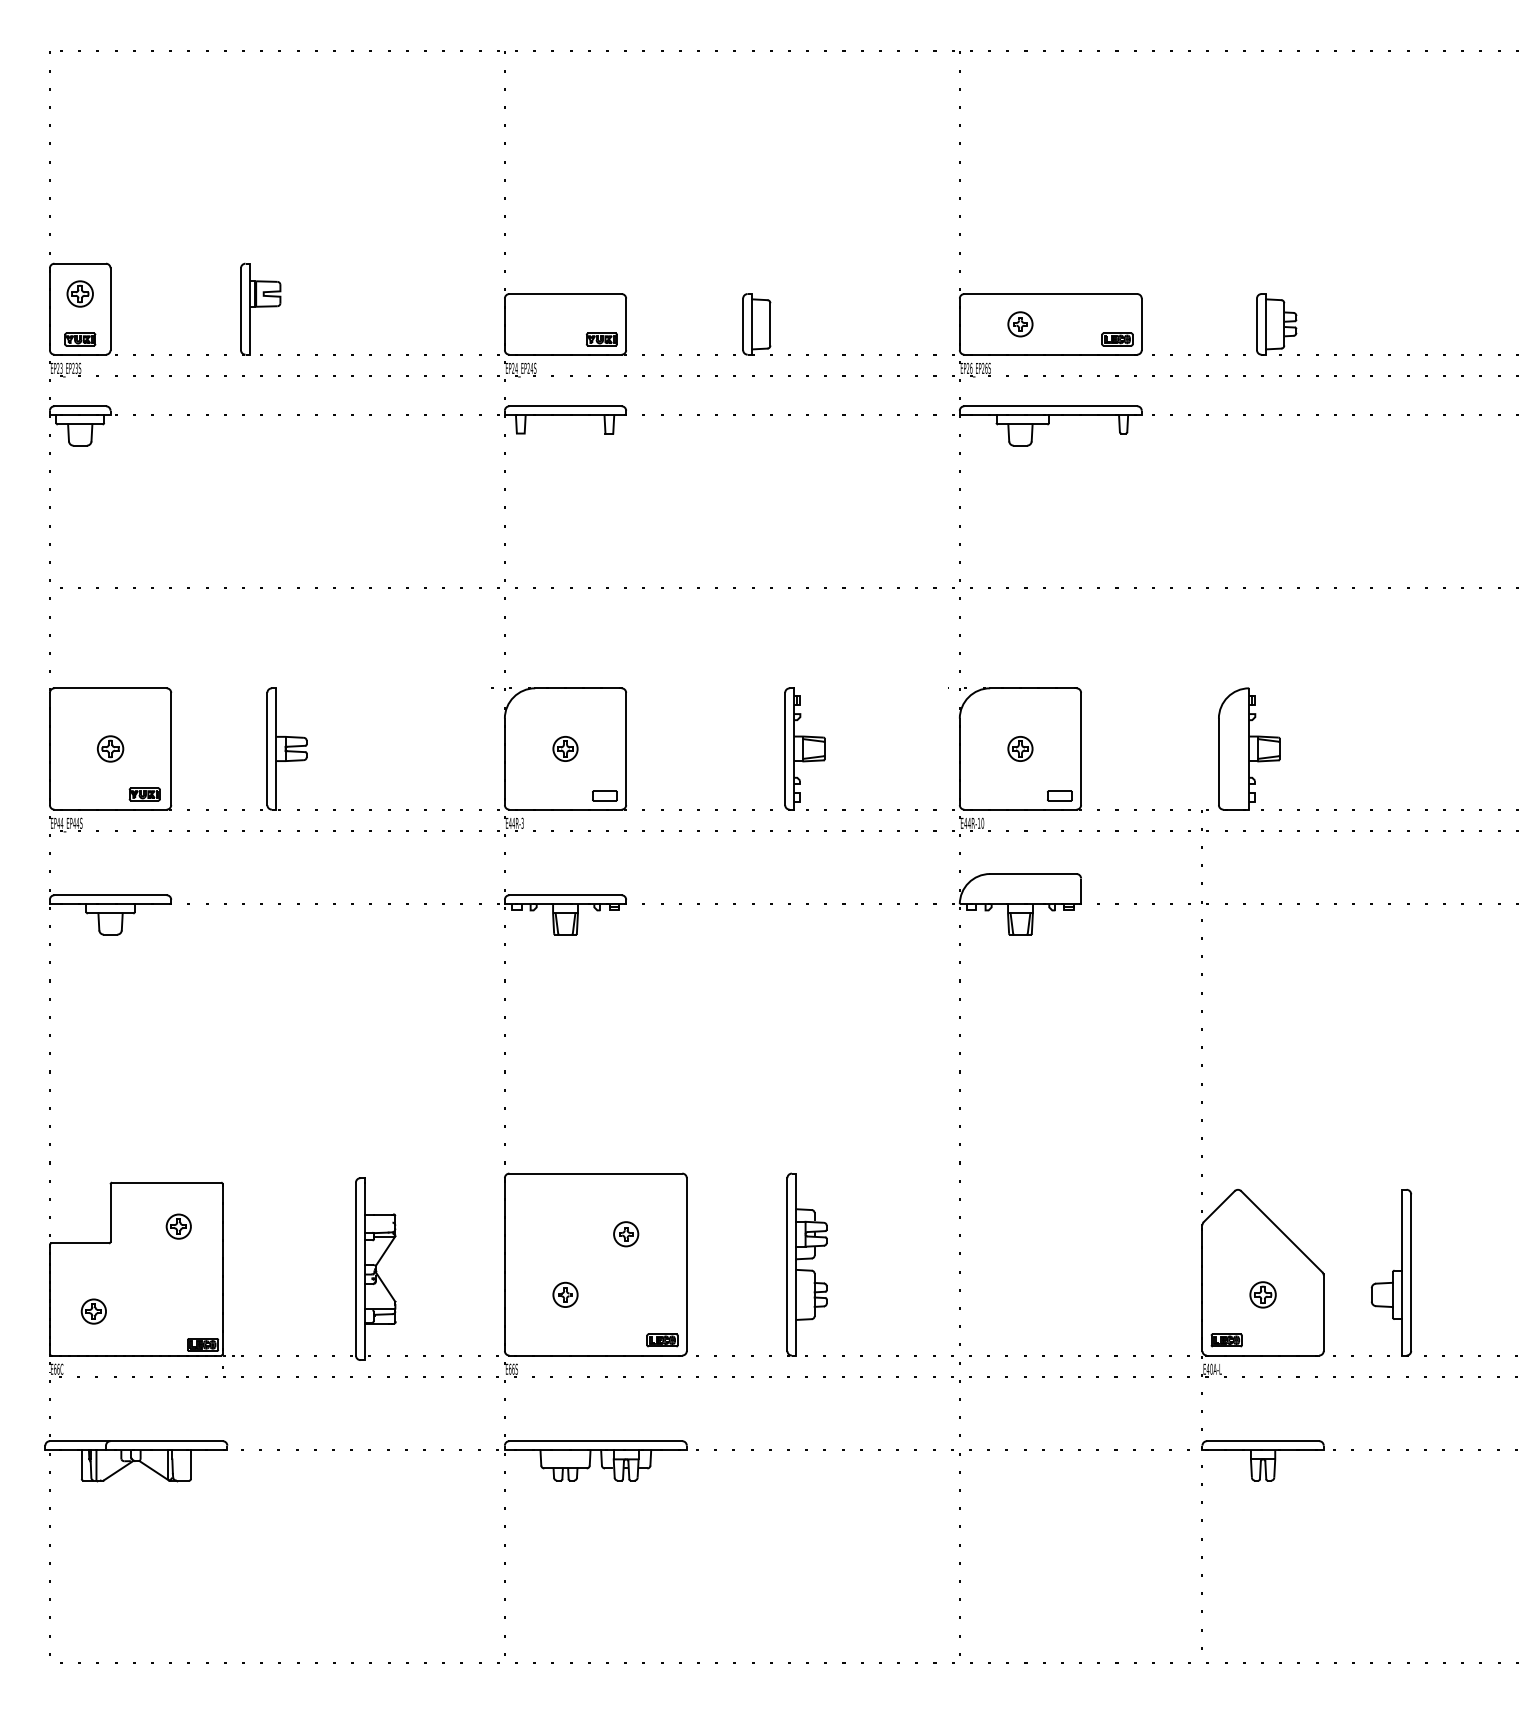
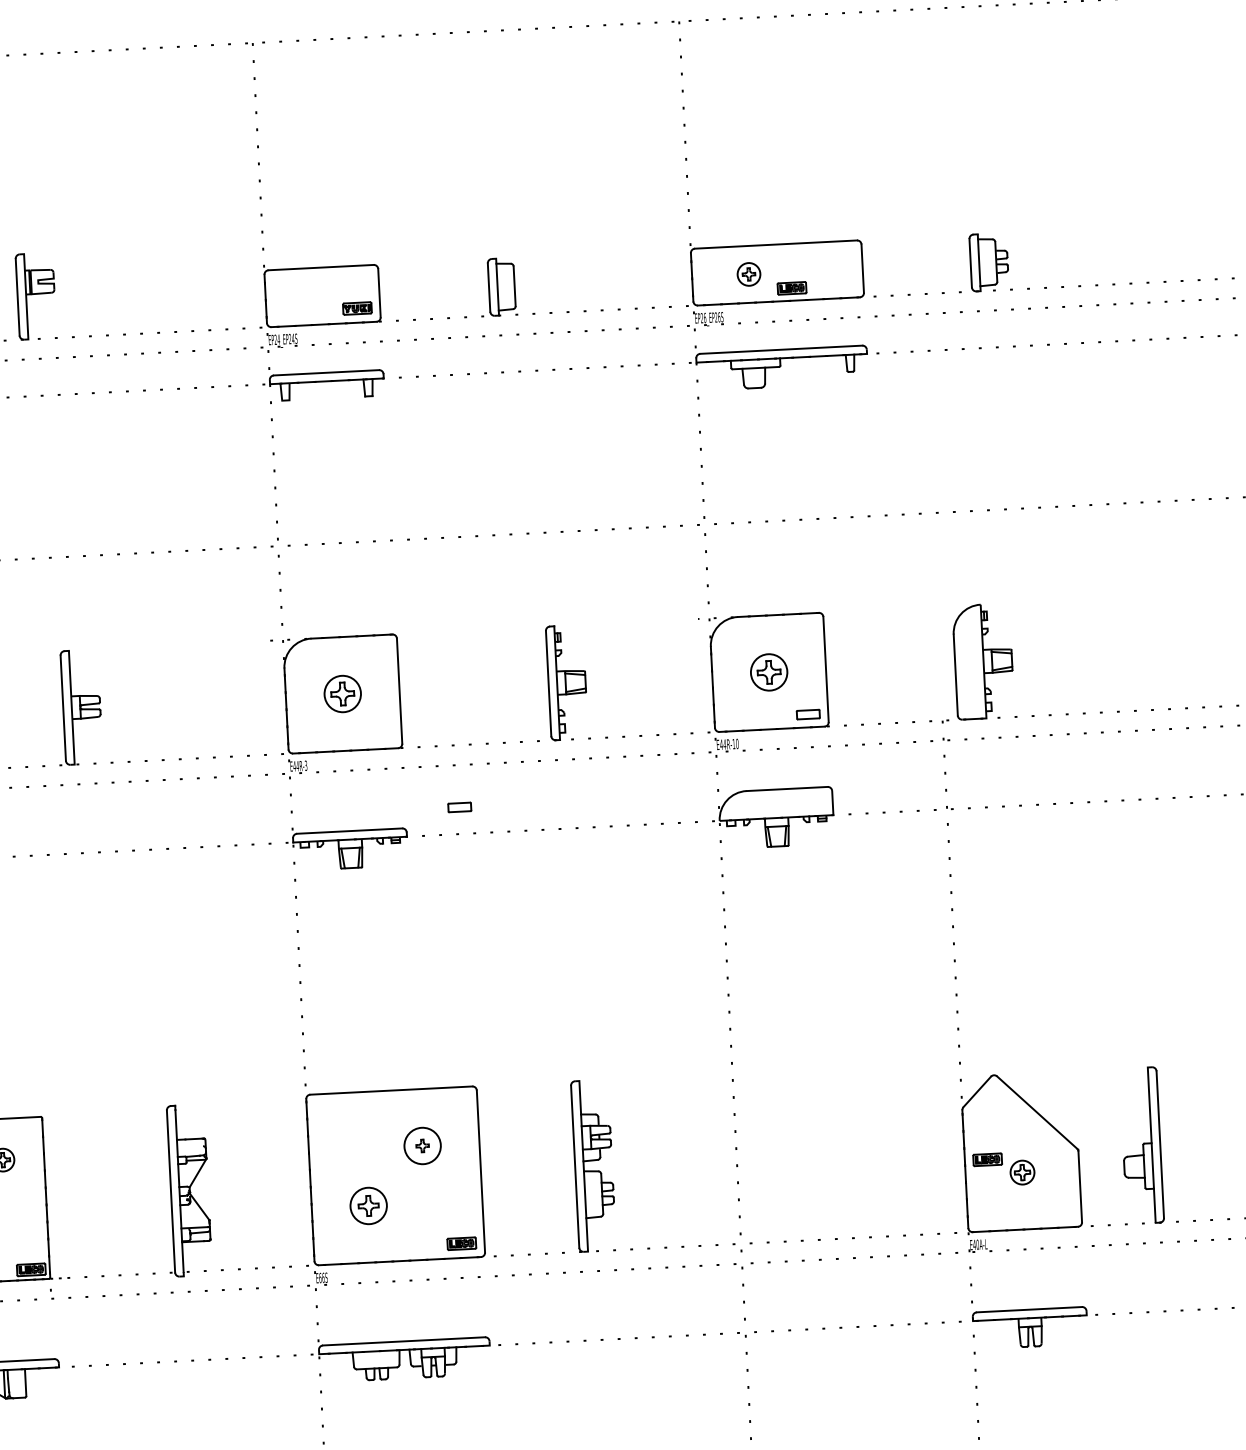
part: (1117, 339) -> (792, 288), moved
part: (565, 748) -> (342, 693), size x1.6
part: (1020, 748) -> (769, 671), size x1.6
part: (604, 795) -> (459, 807), moved
circle: (626, 1234) -> (422, 1146), size x1.6
part: (565, 1294) -> (368, 1205), size x1.6
part: (1226, 1340) -> (987, 1159), moved

